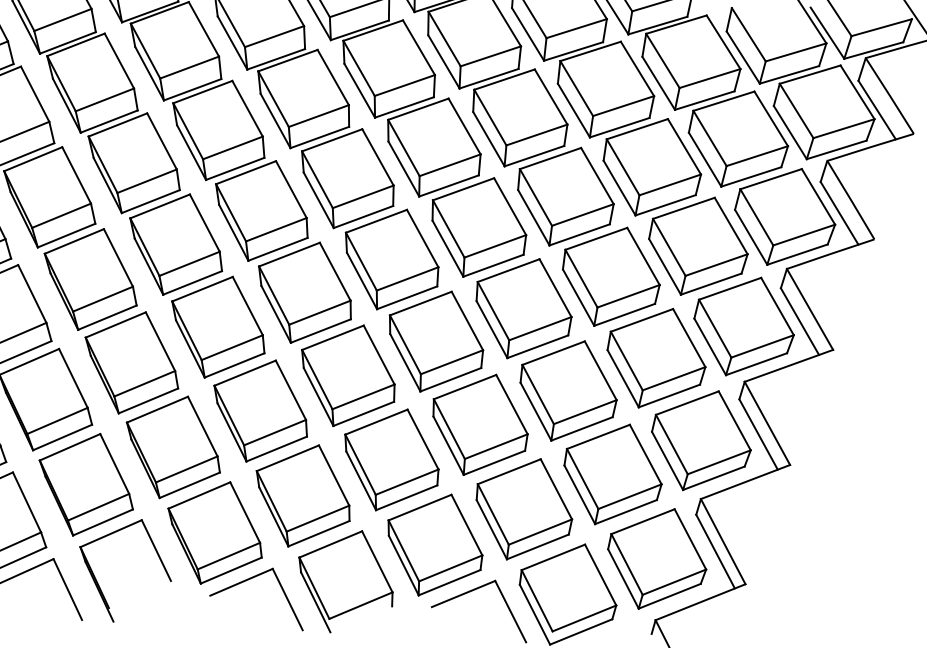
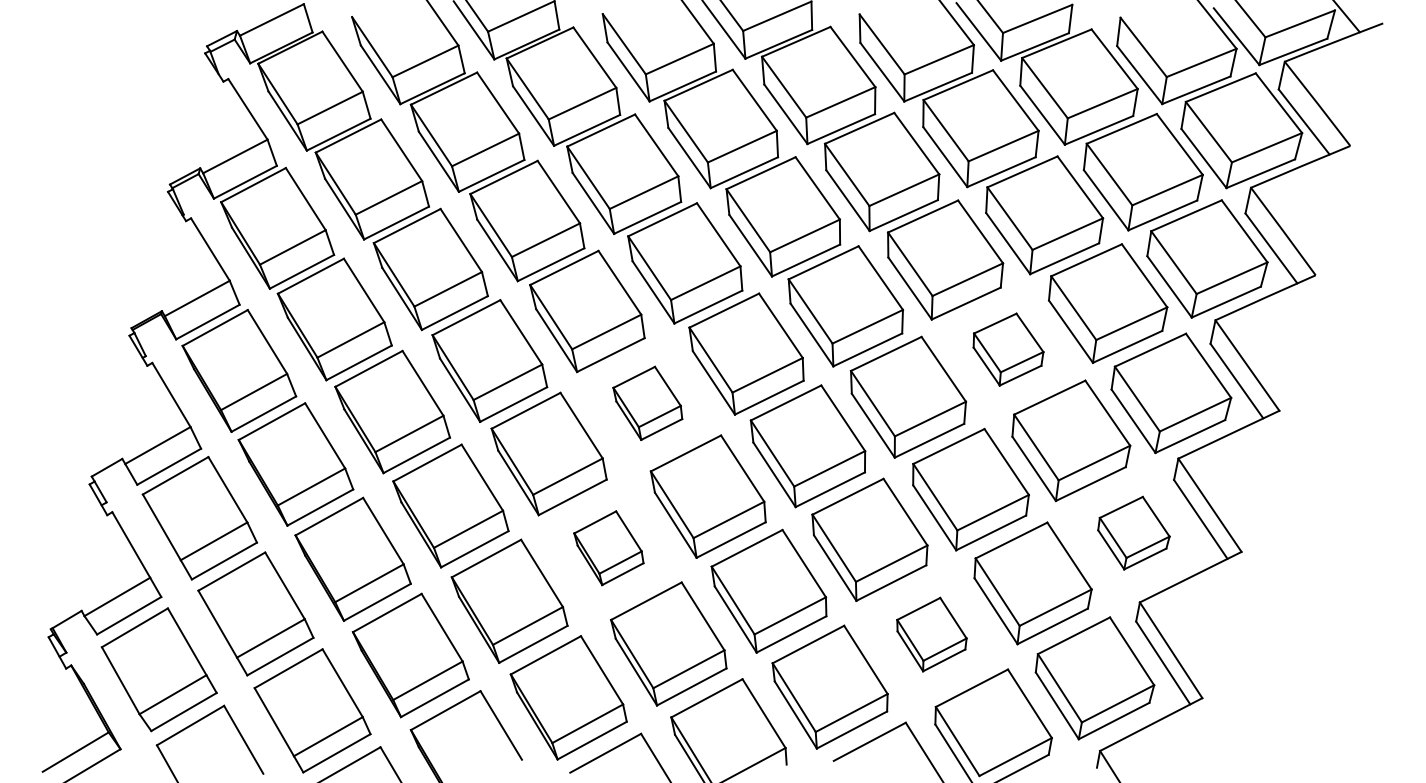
part: (611, 276) -> (1008, 349), size x0.6
part: (304, 292) -> (647, 403), size x0.6
part: (260, 410) -> (608, 547), size x0.6
part: (701, 440) -> (1133, 532), size x0.6
part: (523, 509) -> (931, 634), size x0.6

